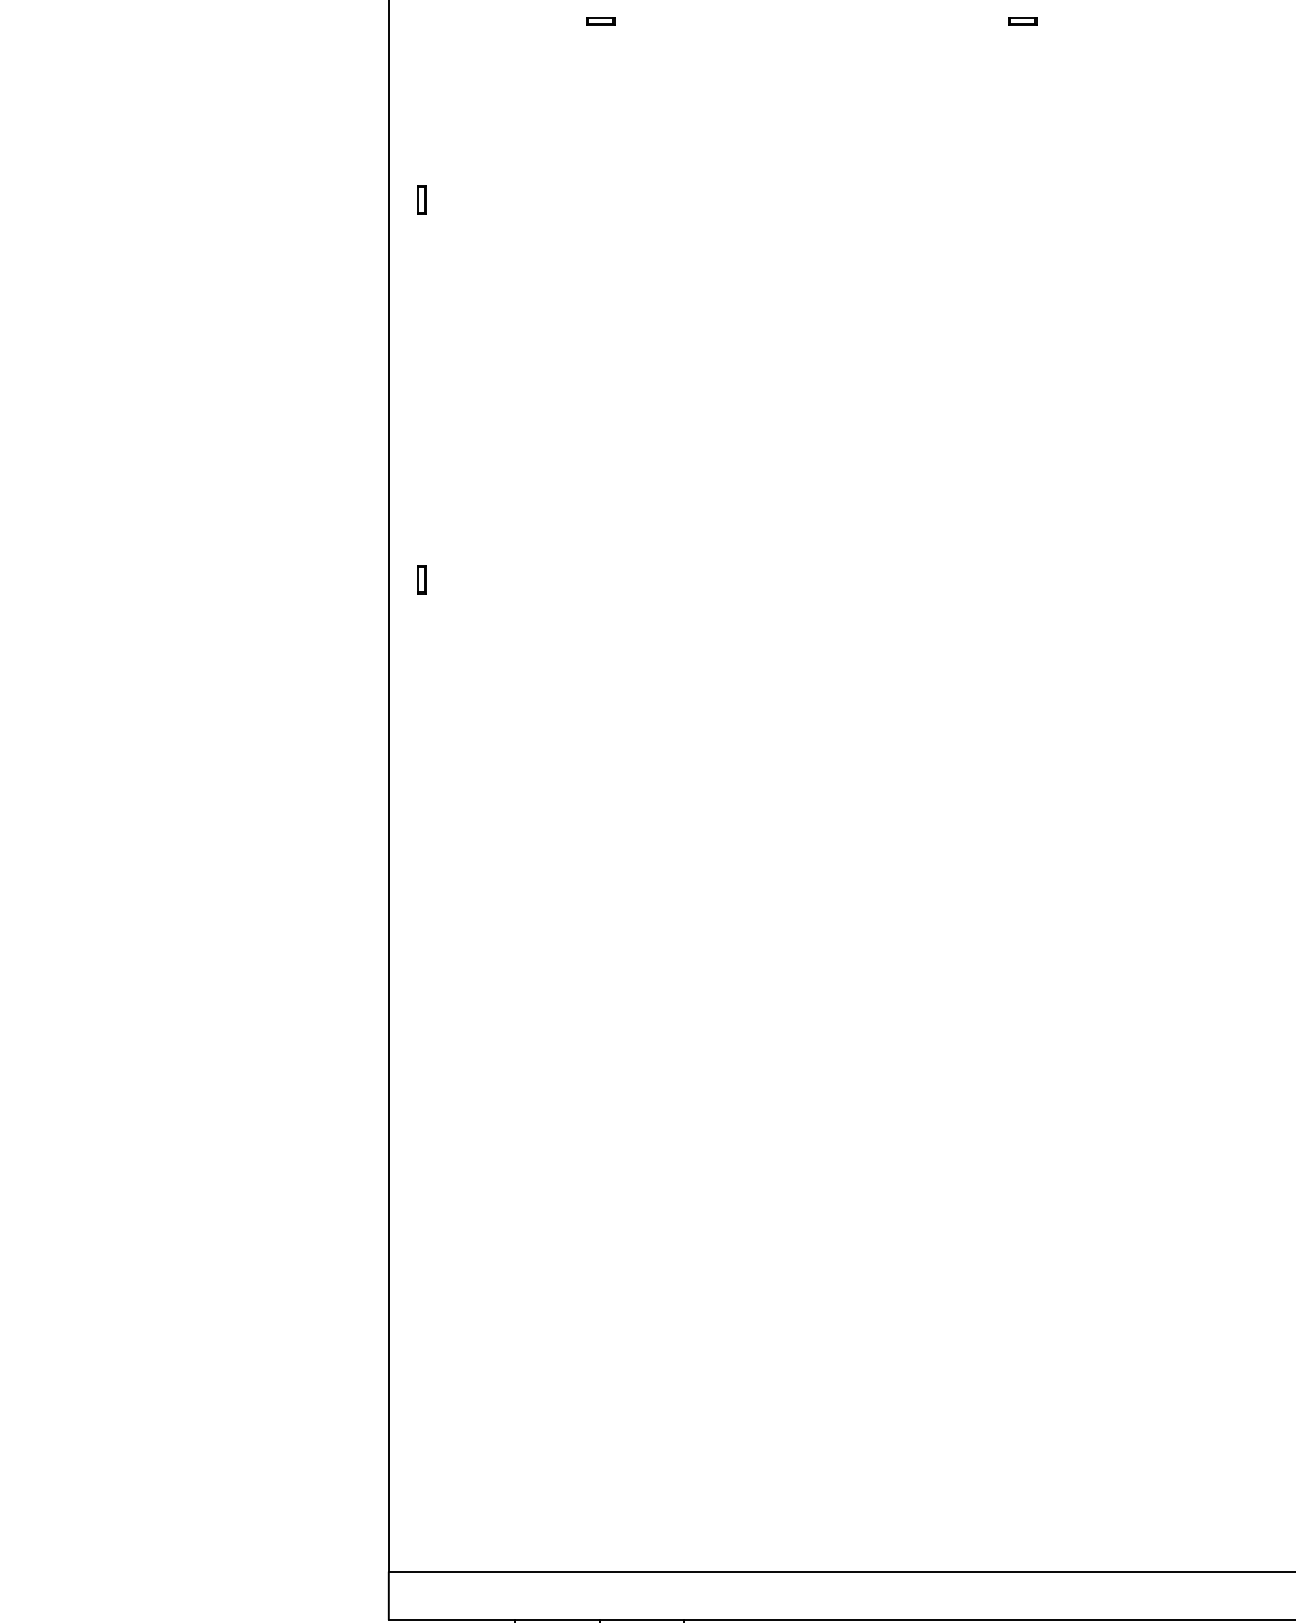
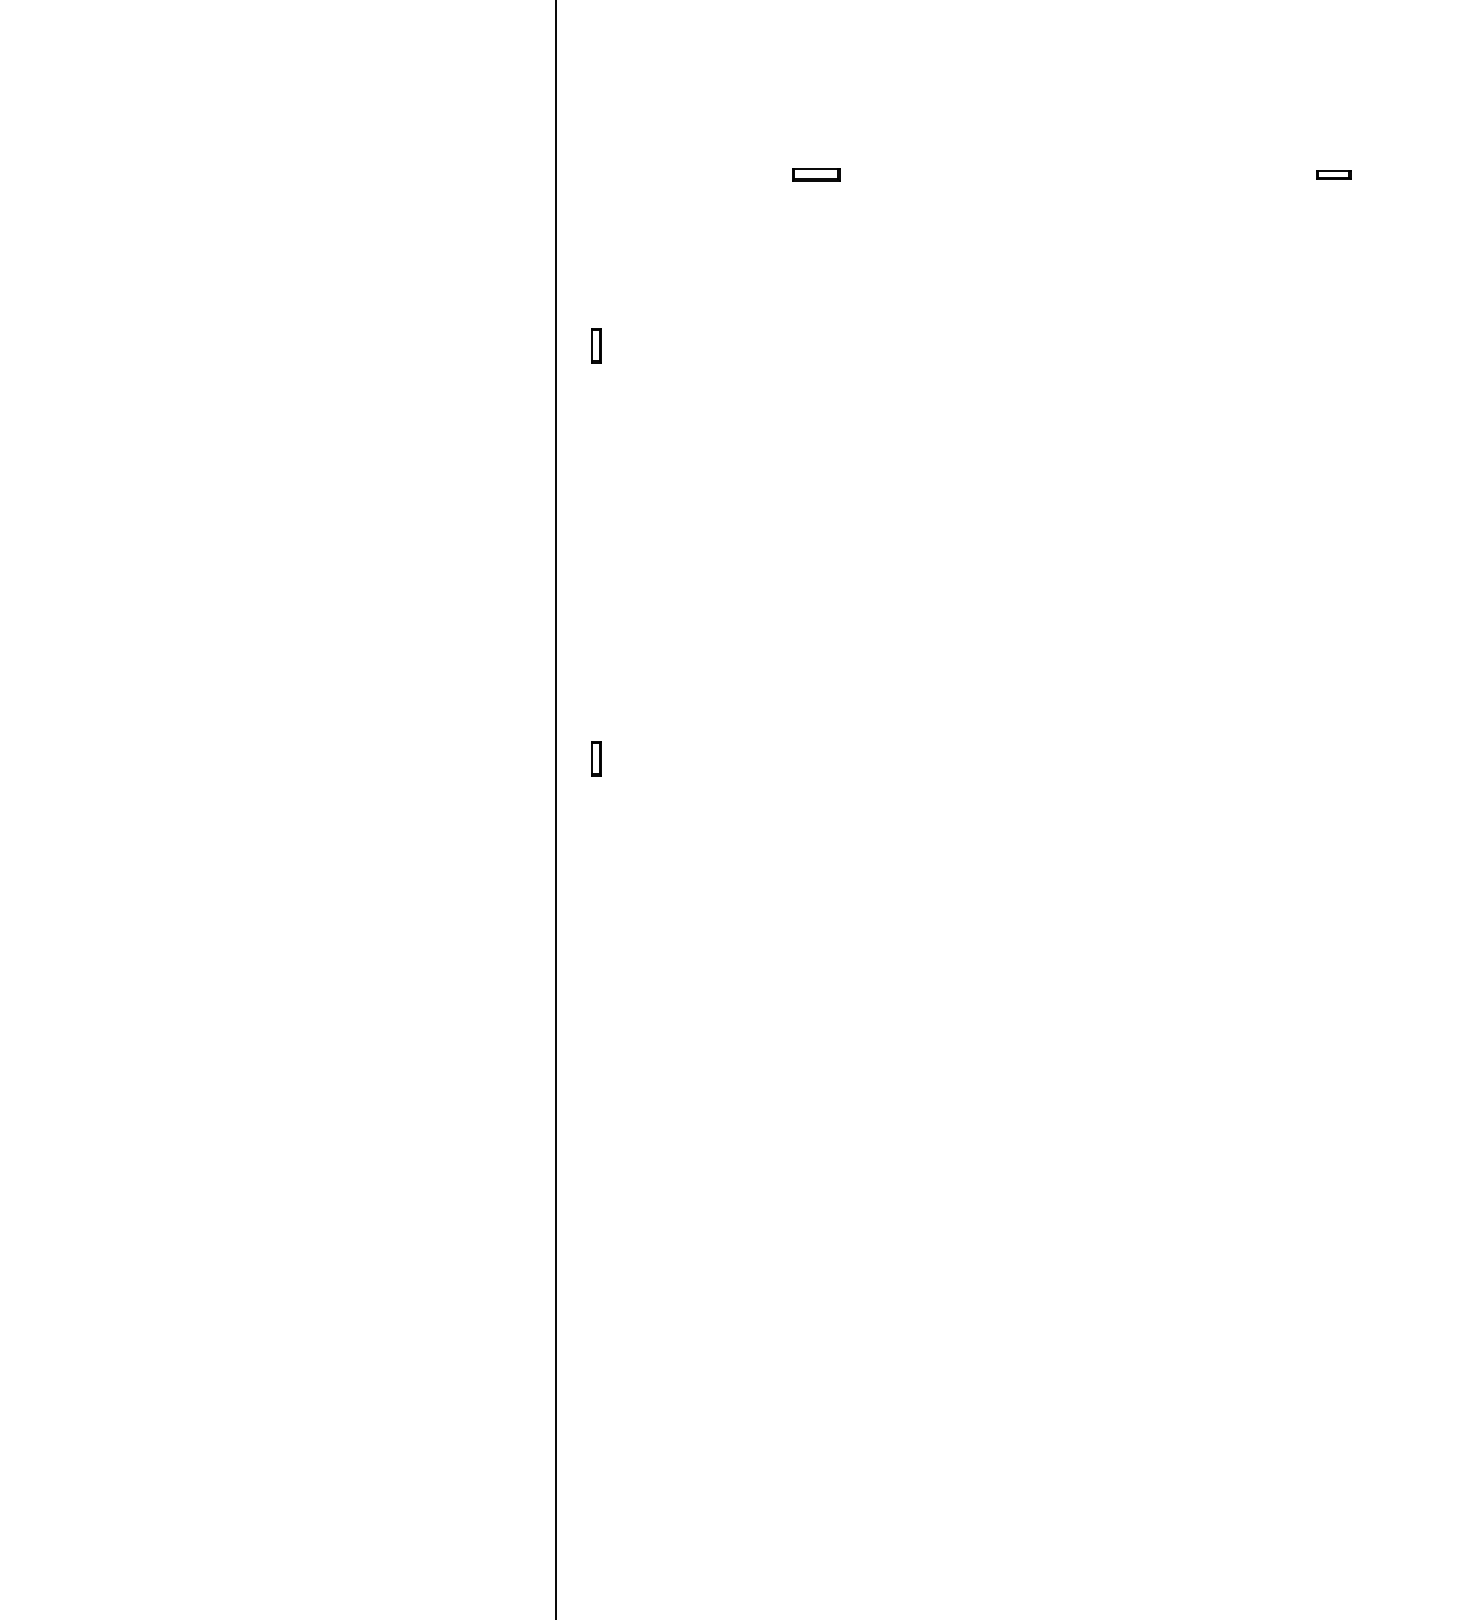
part: (600, 21) -> (815, 175), size x1.4
part: (421, 199) -> (596, 344), moved
part: (421, 579) -> (596, 758), moved

